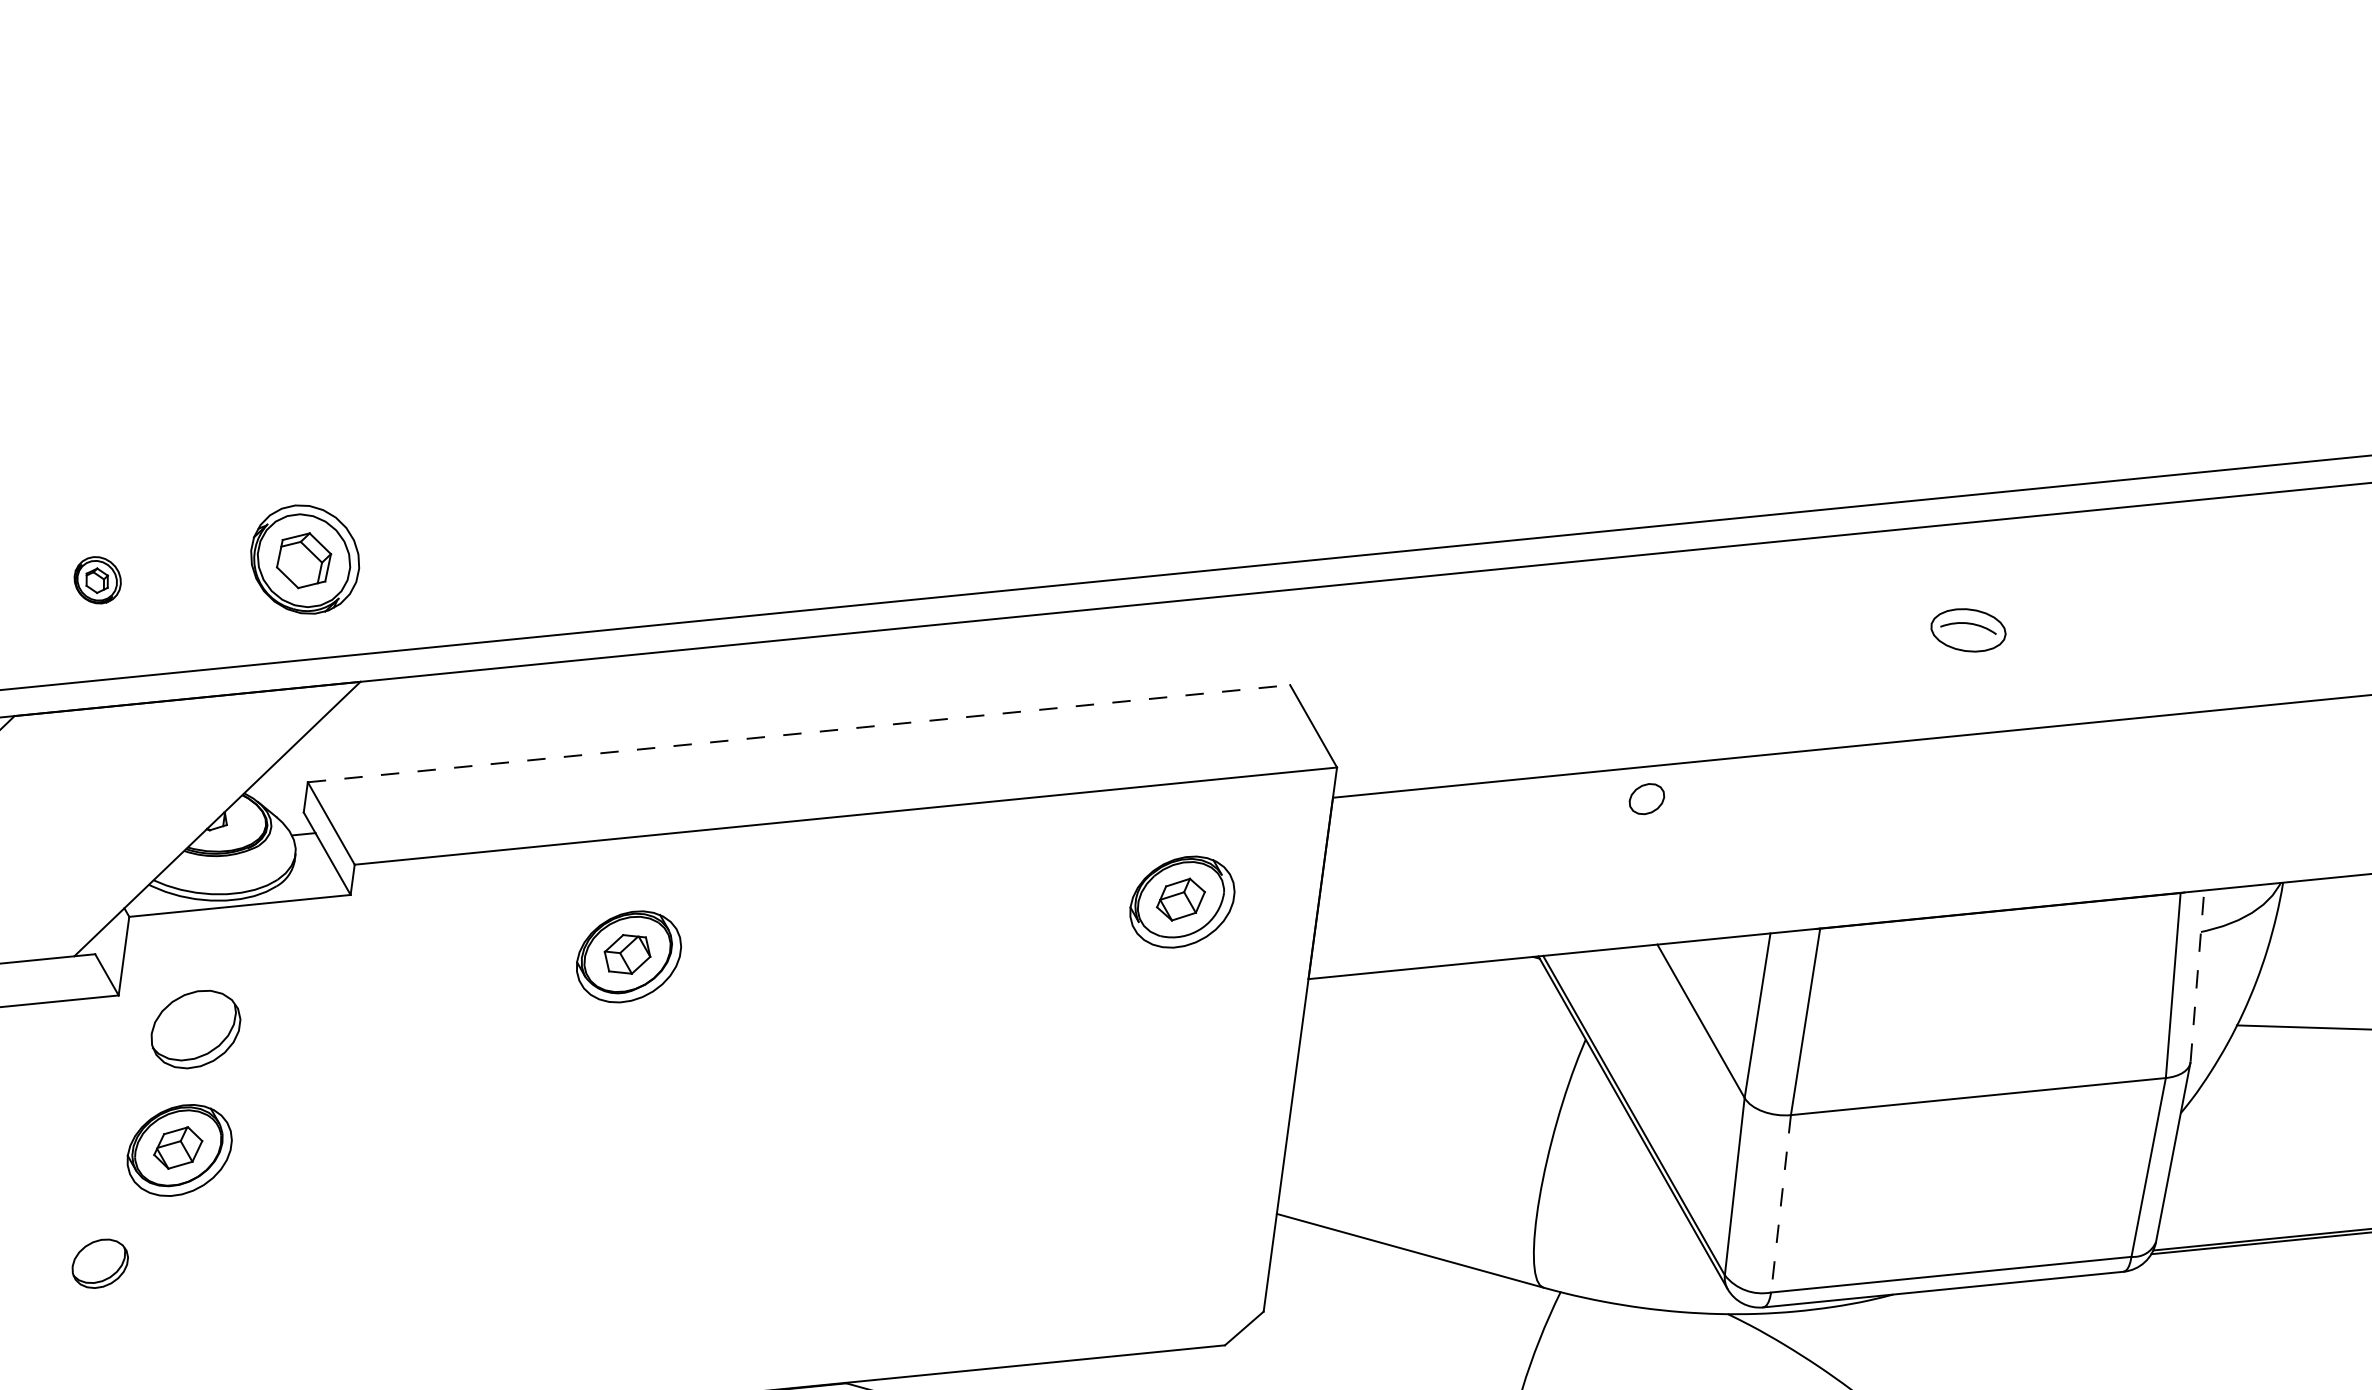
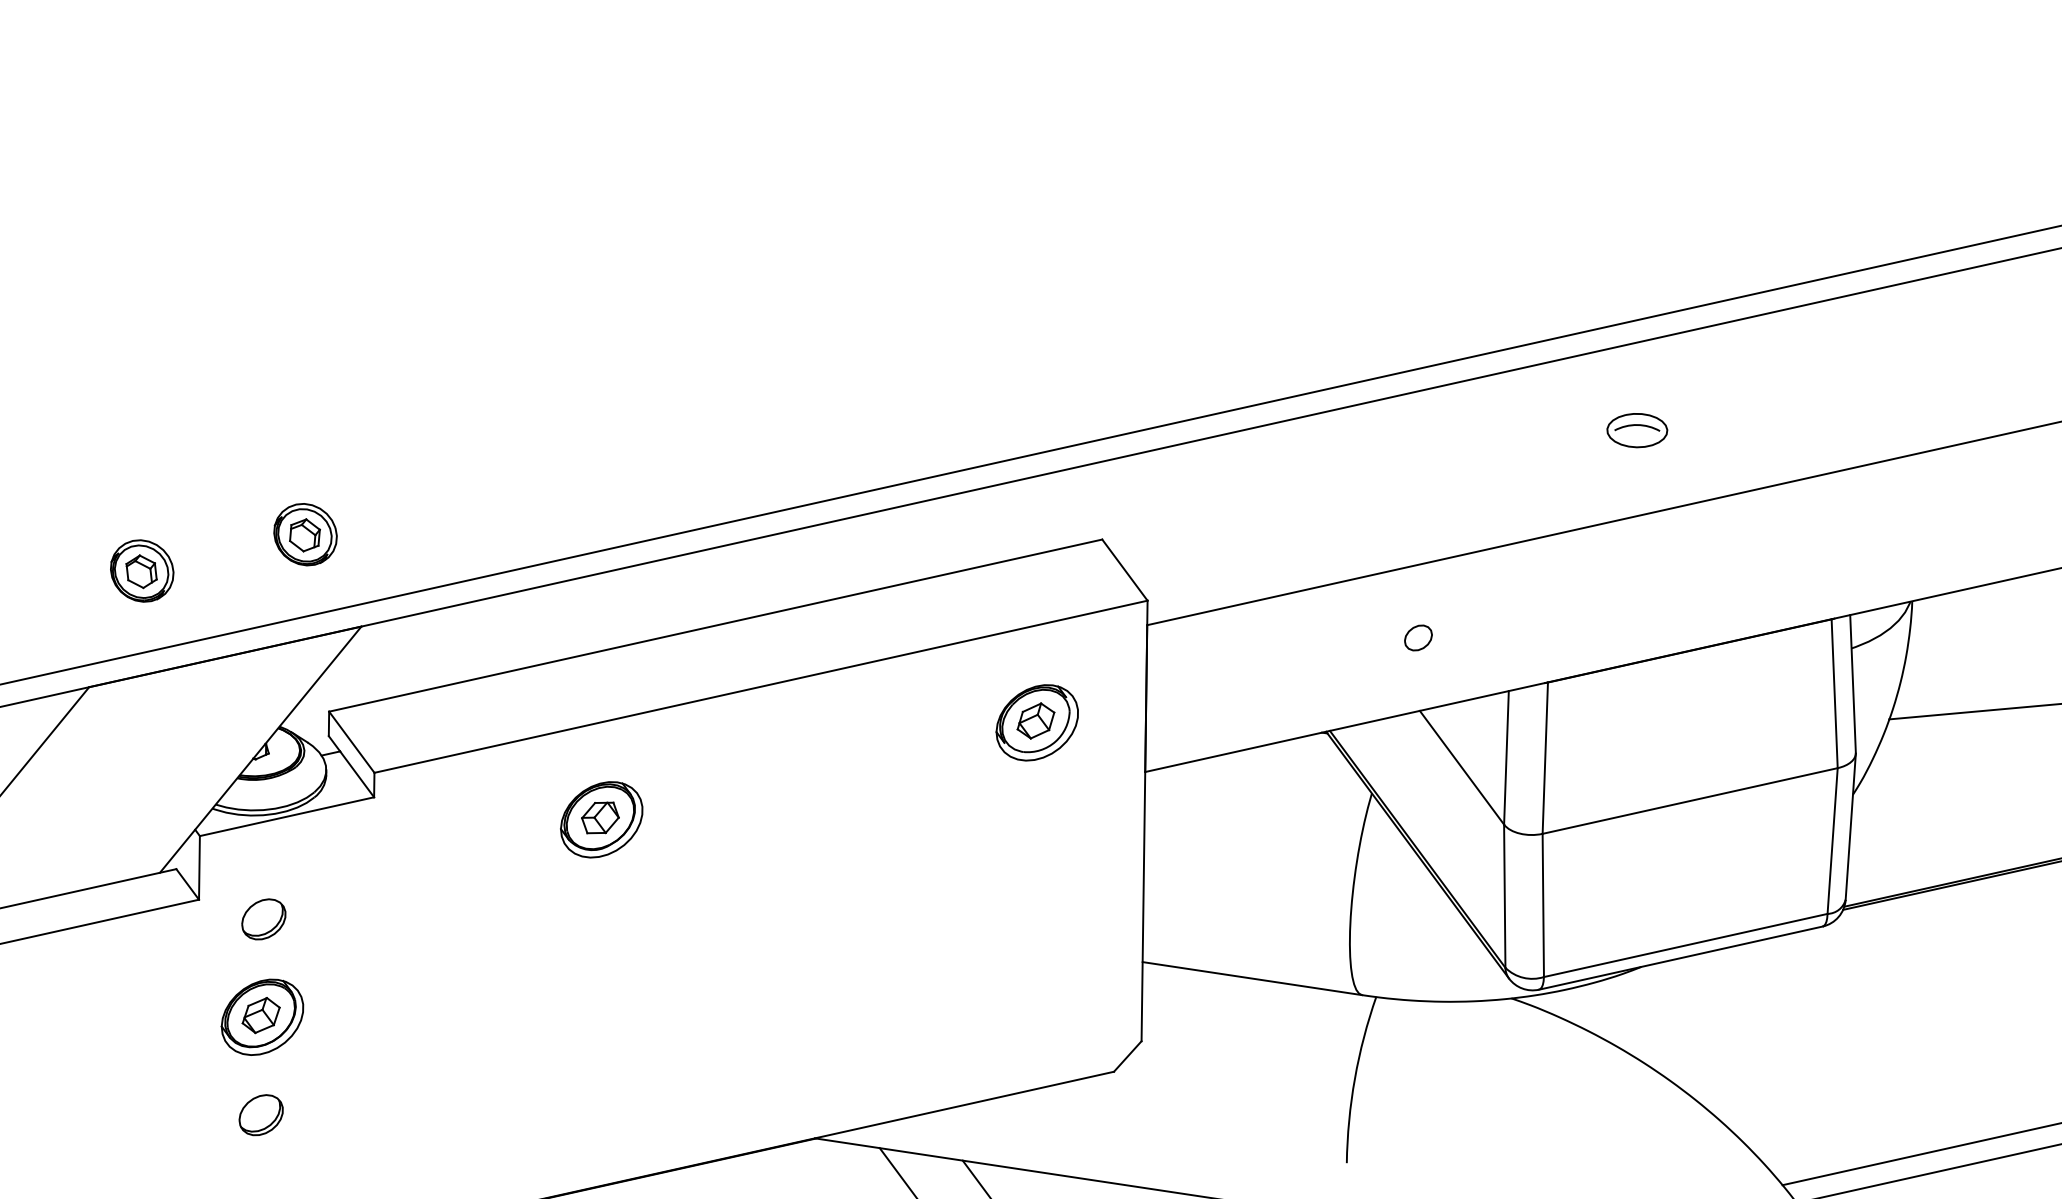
part: (305, 559) -> (305, 534), size x0.71
part: (98, 579) -> (142, 570), size x1.67
line: (799, 733) -> (716, 625), dashed -> solid
part: (1647, 798) -> (1418, 637), moved
line: (2198, 975) -> (1853, 683), dashed -> solid
part: (195, 1029) -> (263, 919), size x0.62
line: (1781, 1203) -> (1543, 905), dashed -> solid
part: (99, 1264) -> (260, 1115), moved

